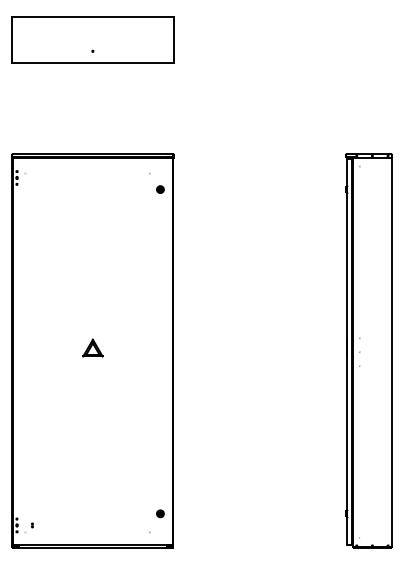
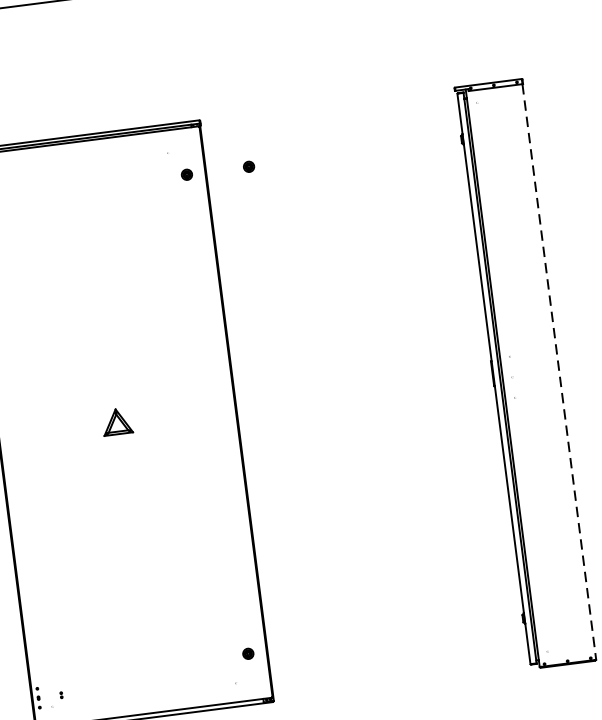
part: (202, 189) -> (249, 166), added
line: (391, 352) -> (559, 371), solid -> dashed

